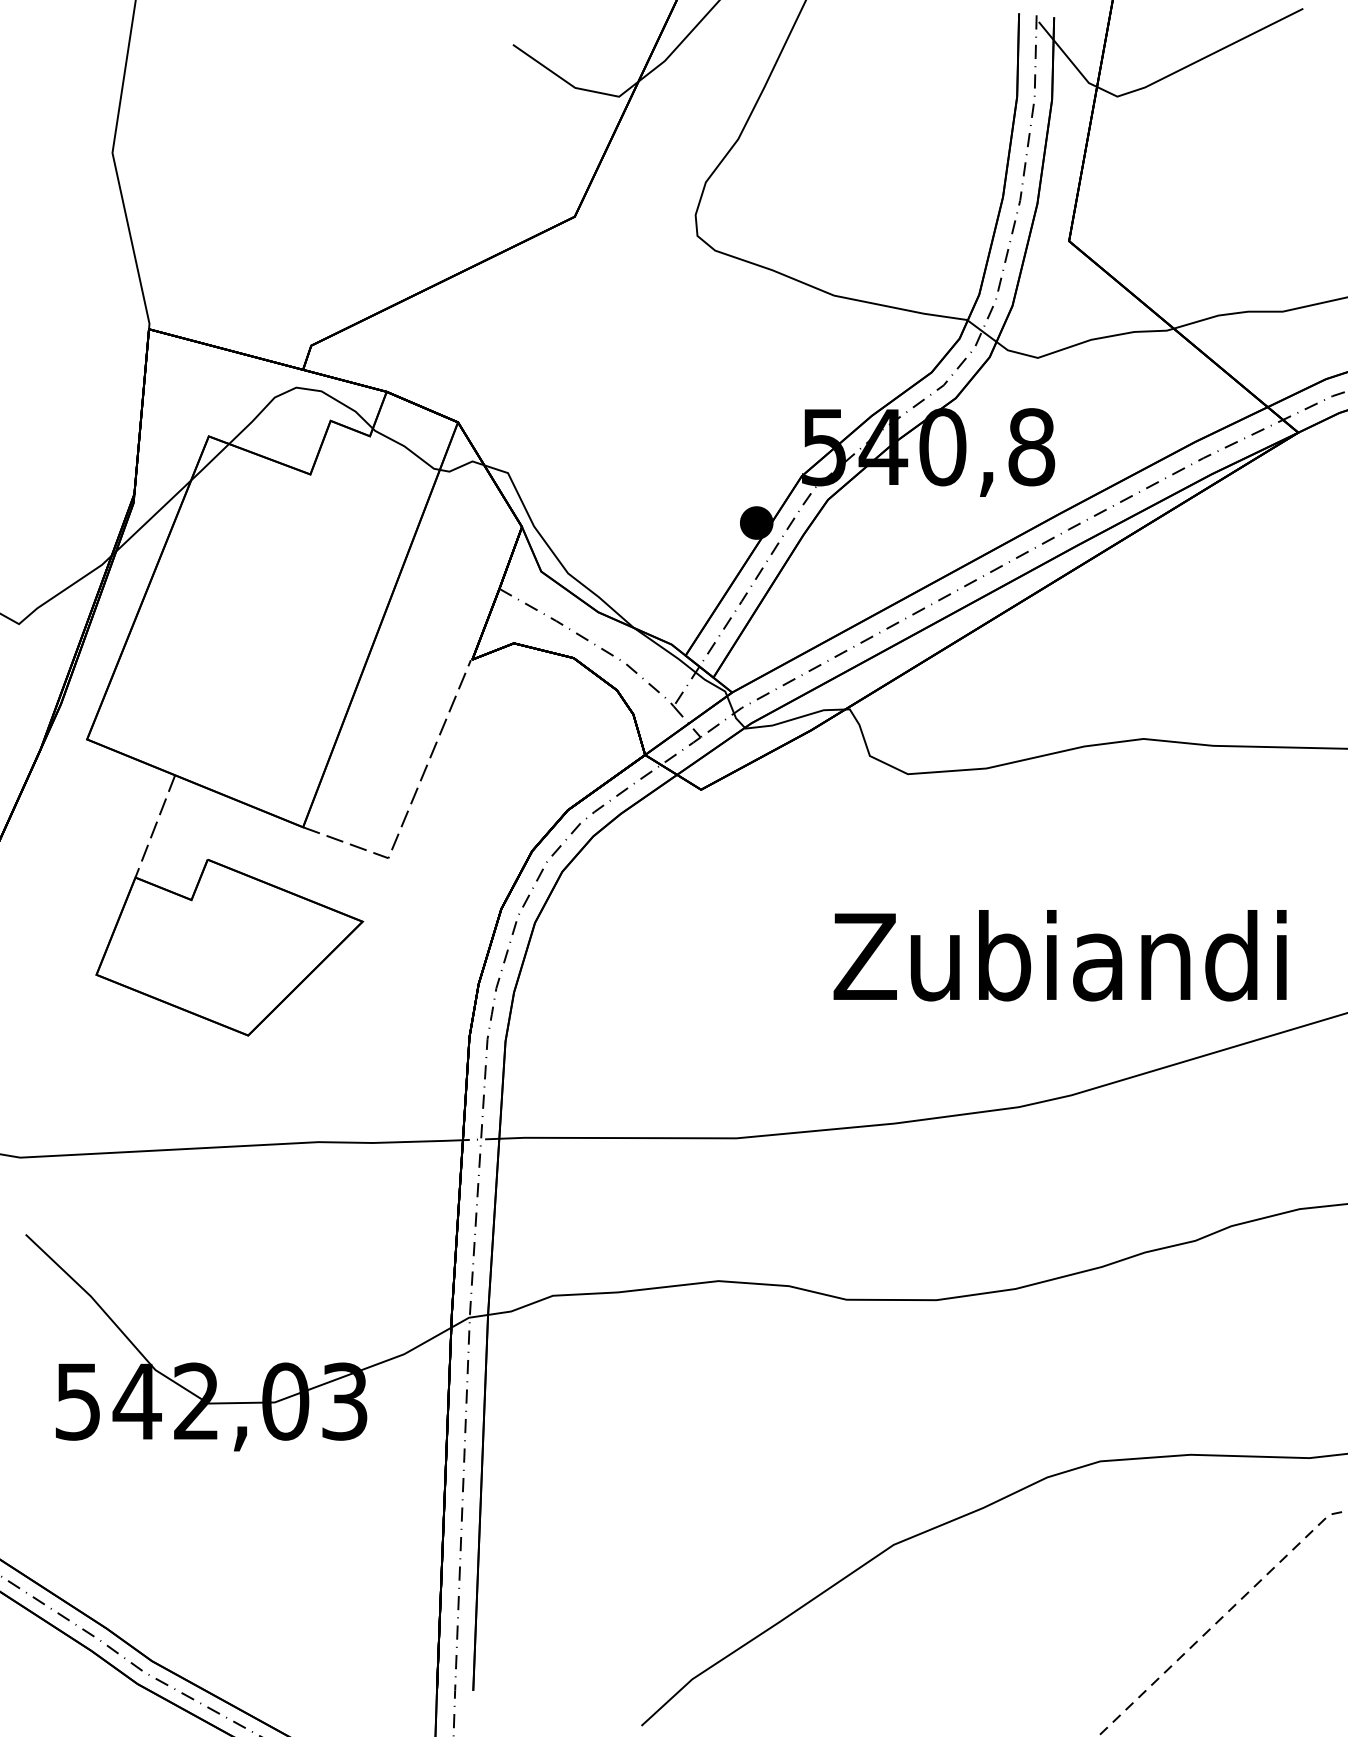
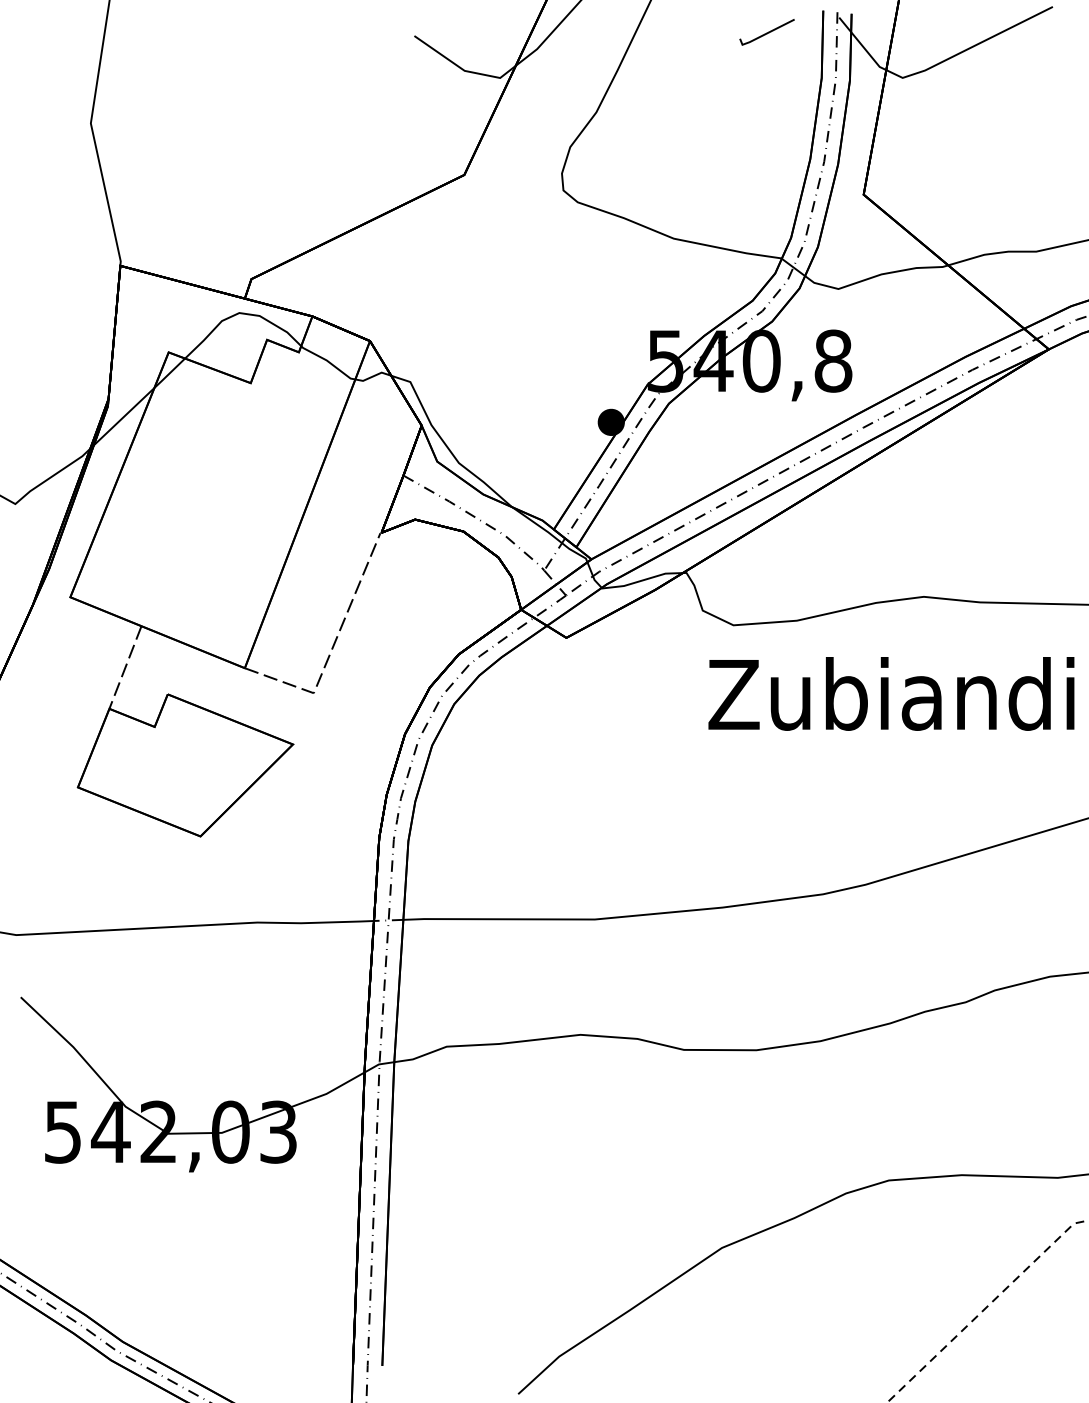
line: (948, 40) -> (766, 32), added
text: (1060, 955) -> (891, 693), moved

